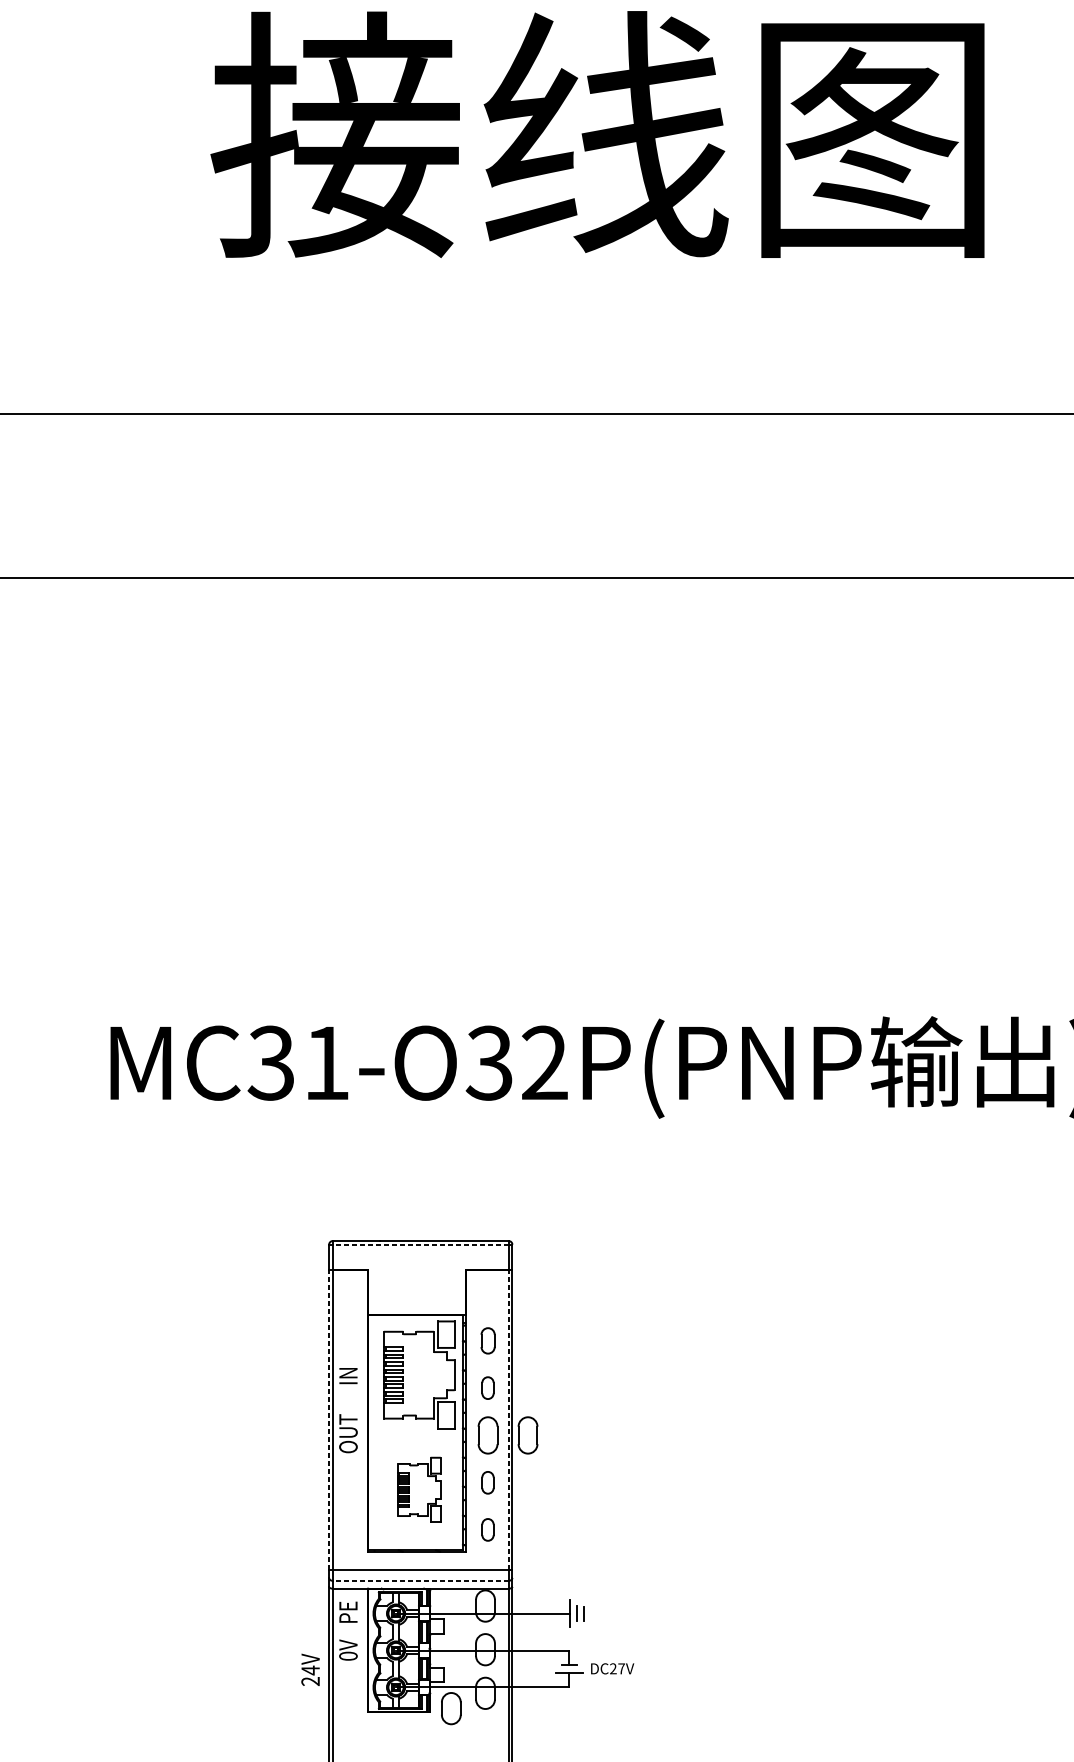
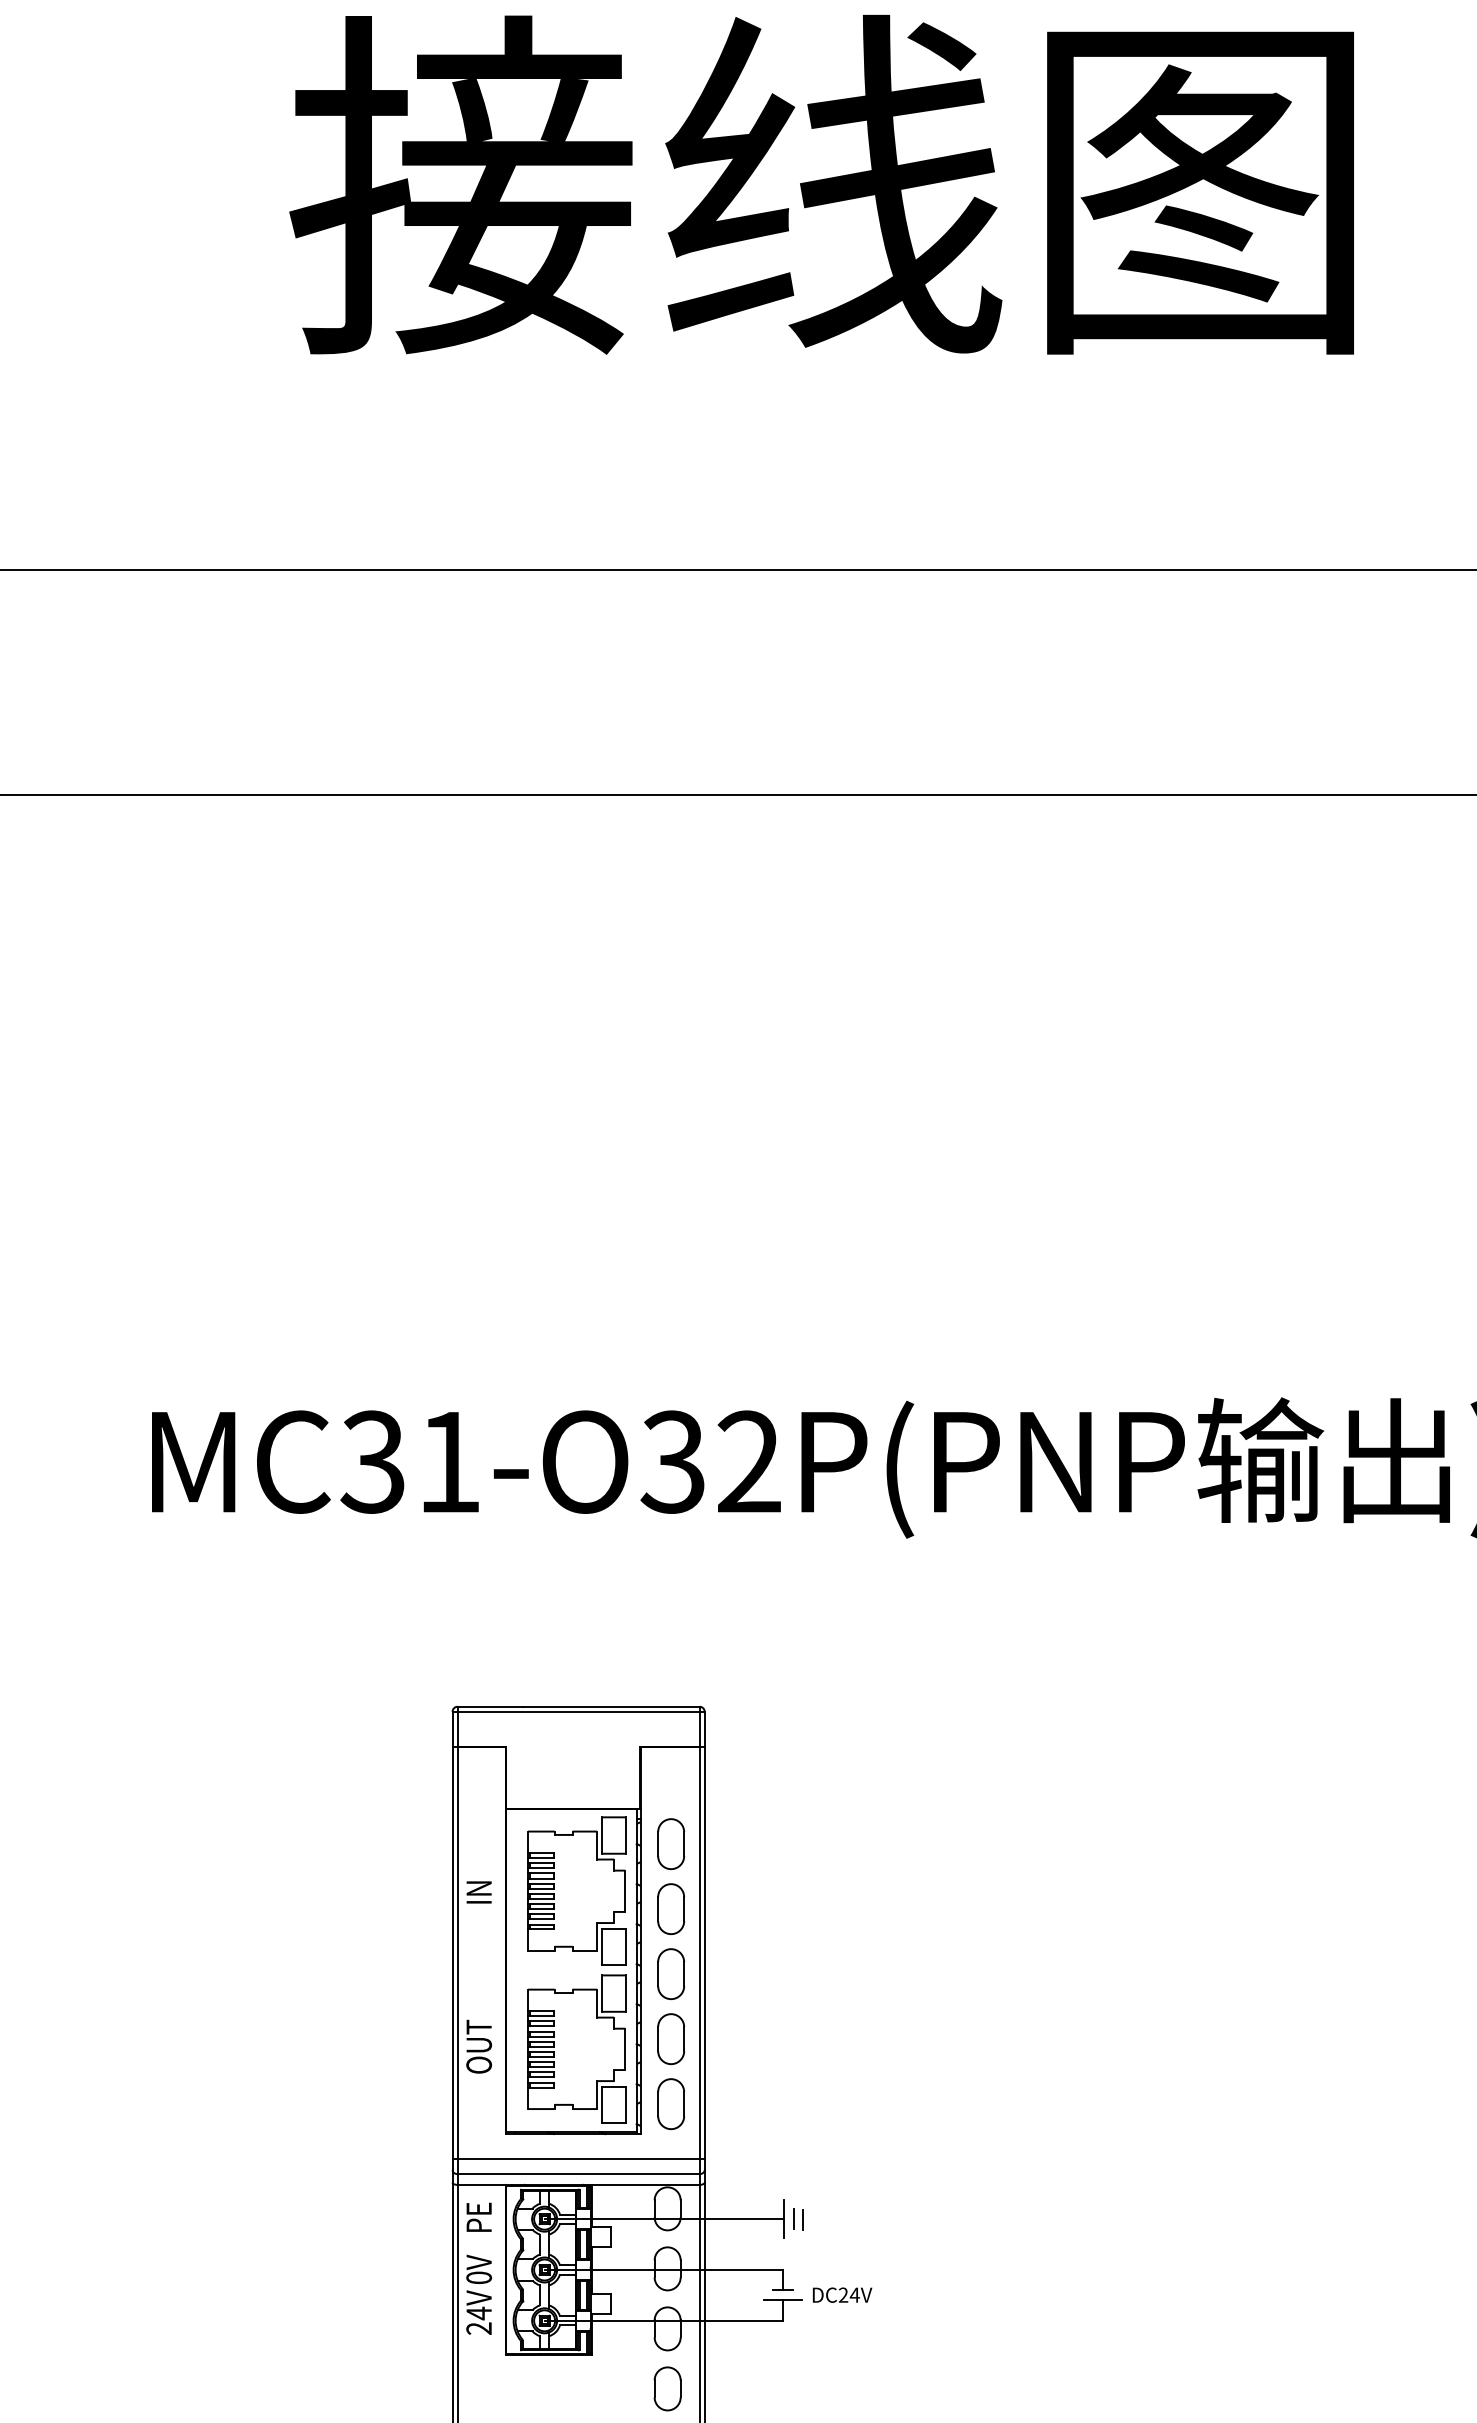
line: (420, 1244) -> (578, 1711), dashed -> solid
part: (488, 1340) -> (671, 1843), size x1.43
part: (487, 1387) -> (670, 1908), size x1.67
line: (329, 1419) -> (452, 1952), dashed -> solid
line: (508, 1419) -> (699, 1952), dashed -> solid
text: (347, 1433) -> (478, 2046), moved
part: (527, 1434) -> (725, 1973), removed
part: (487, 1482) -> (670, 2039), size x1.67
part: (419, 1489) -> (576, 2048), size x1.67
part: (487, 1529) -> (670, 2103), size x1.67
line: (420, 1581) -> (578, 2174), dashed -> solid
text: (621, 1668) -> (854, 2294), DC27V -> DC24V
text: (310, 1669) -> (478, 2312), moved
part: (451, 1708) -> (667, 2388), moved

